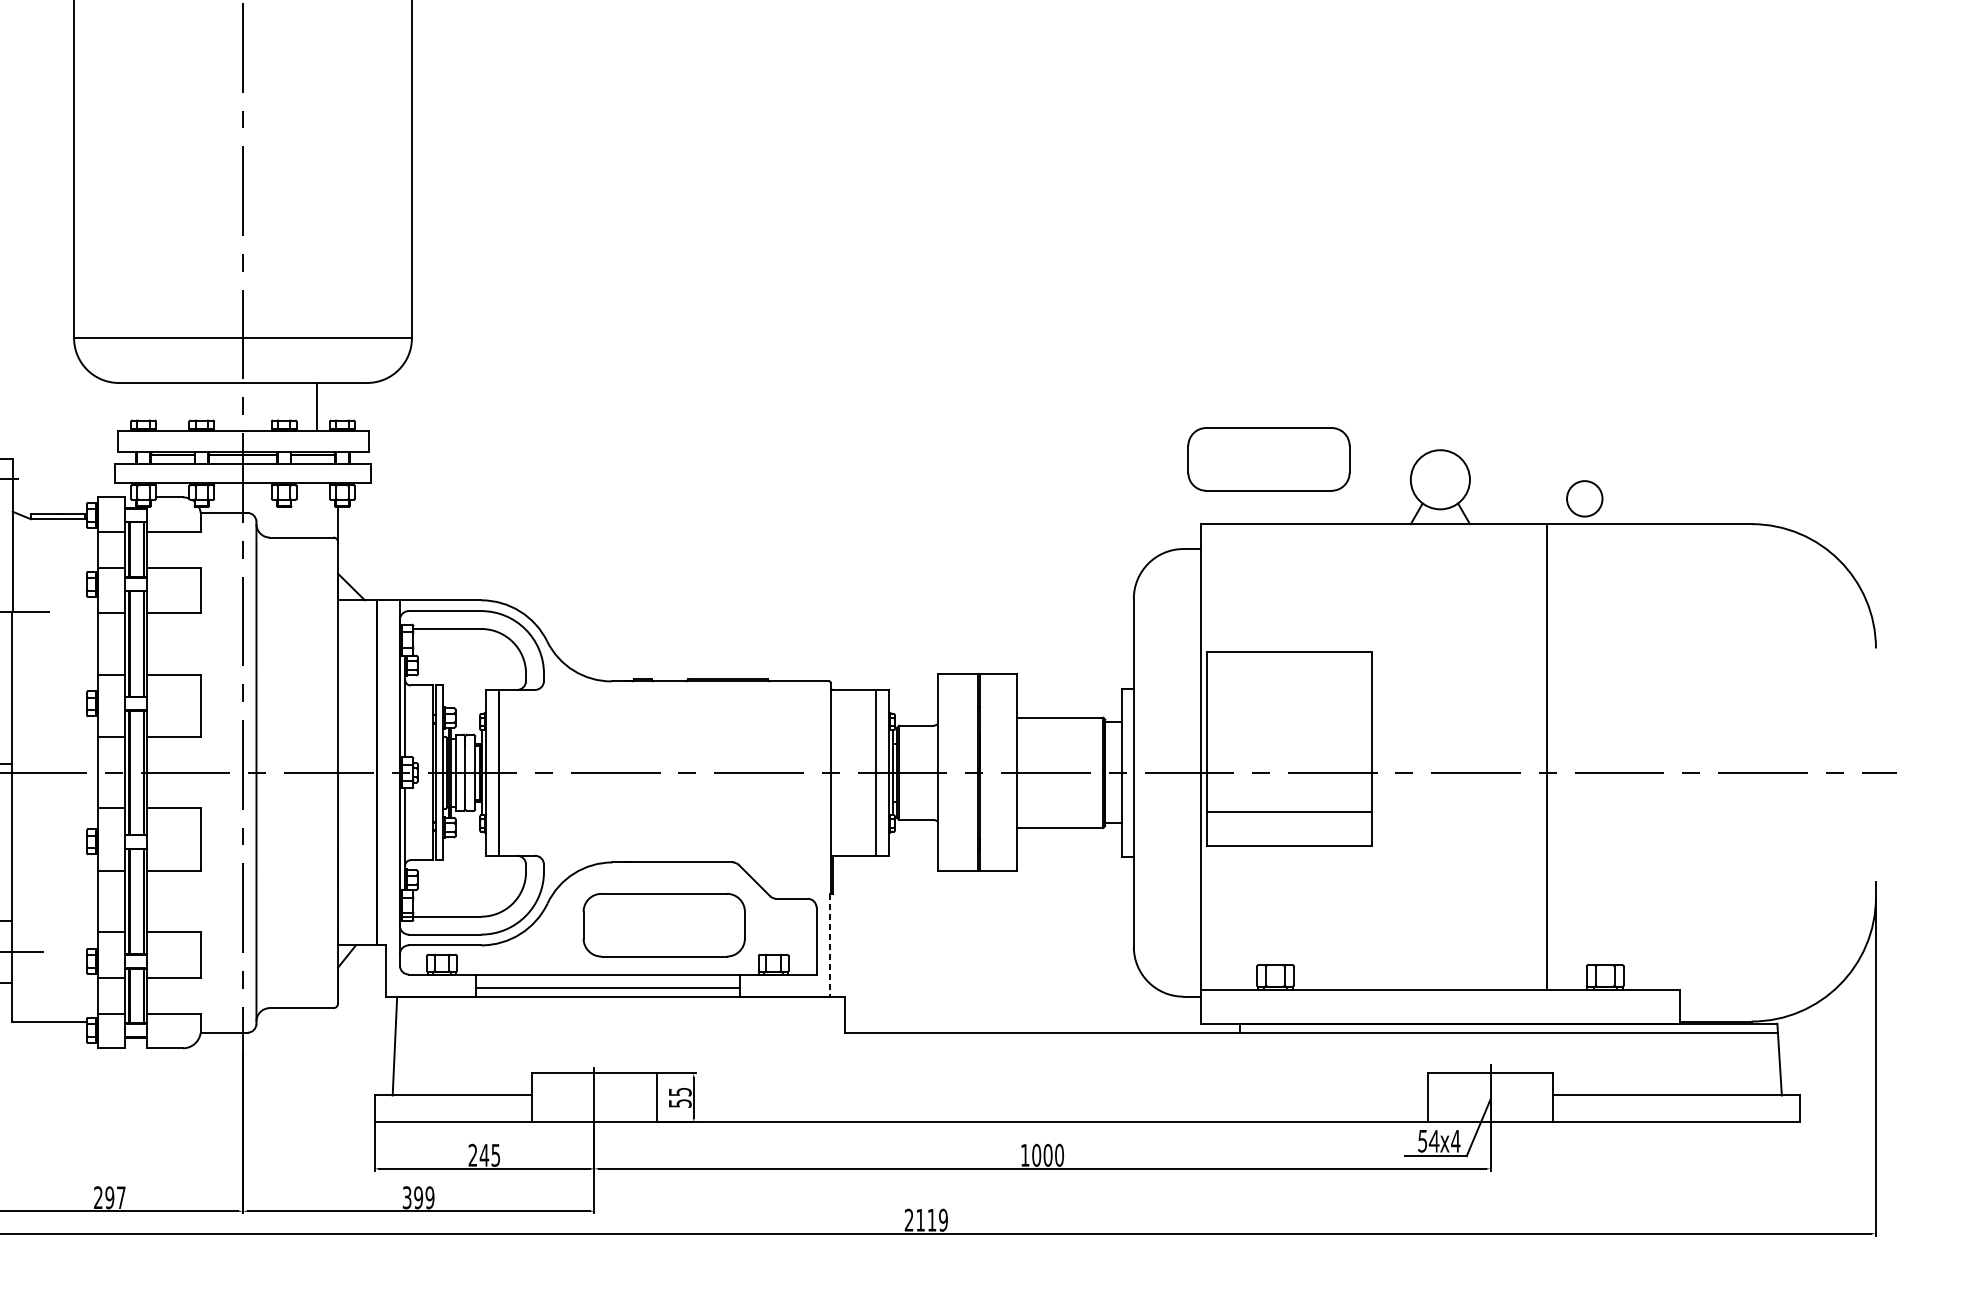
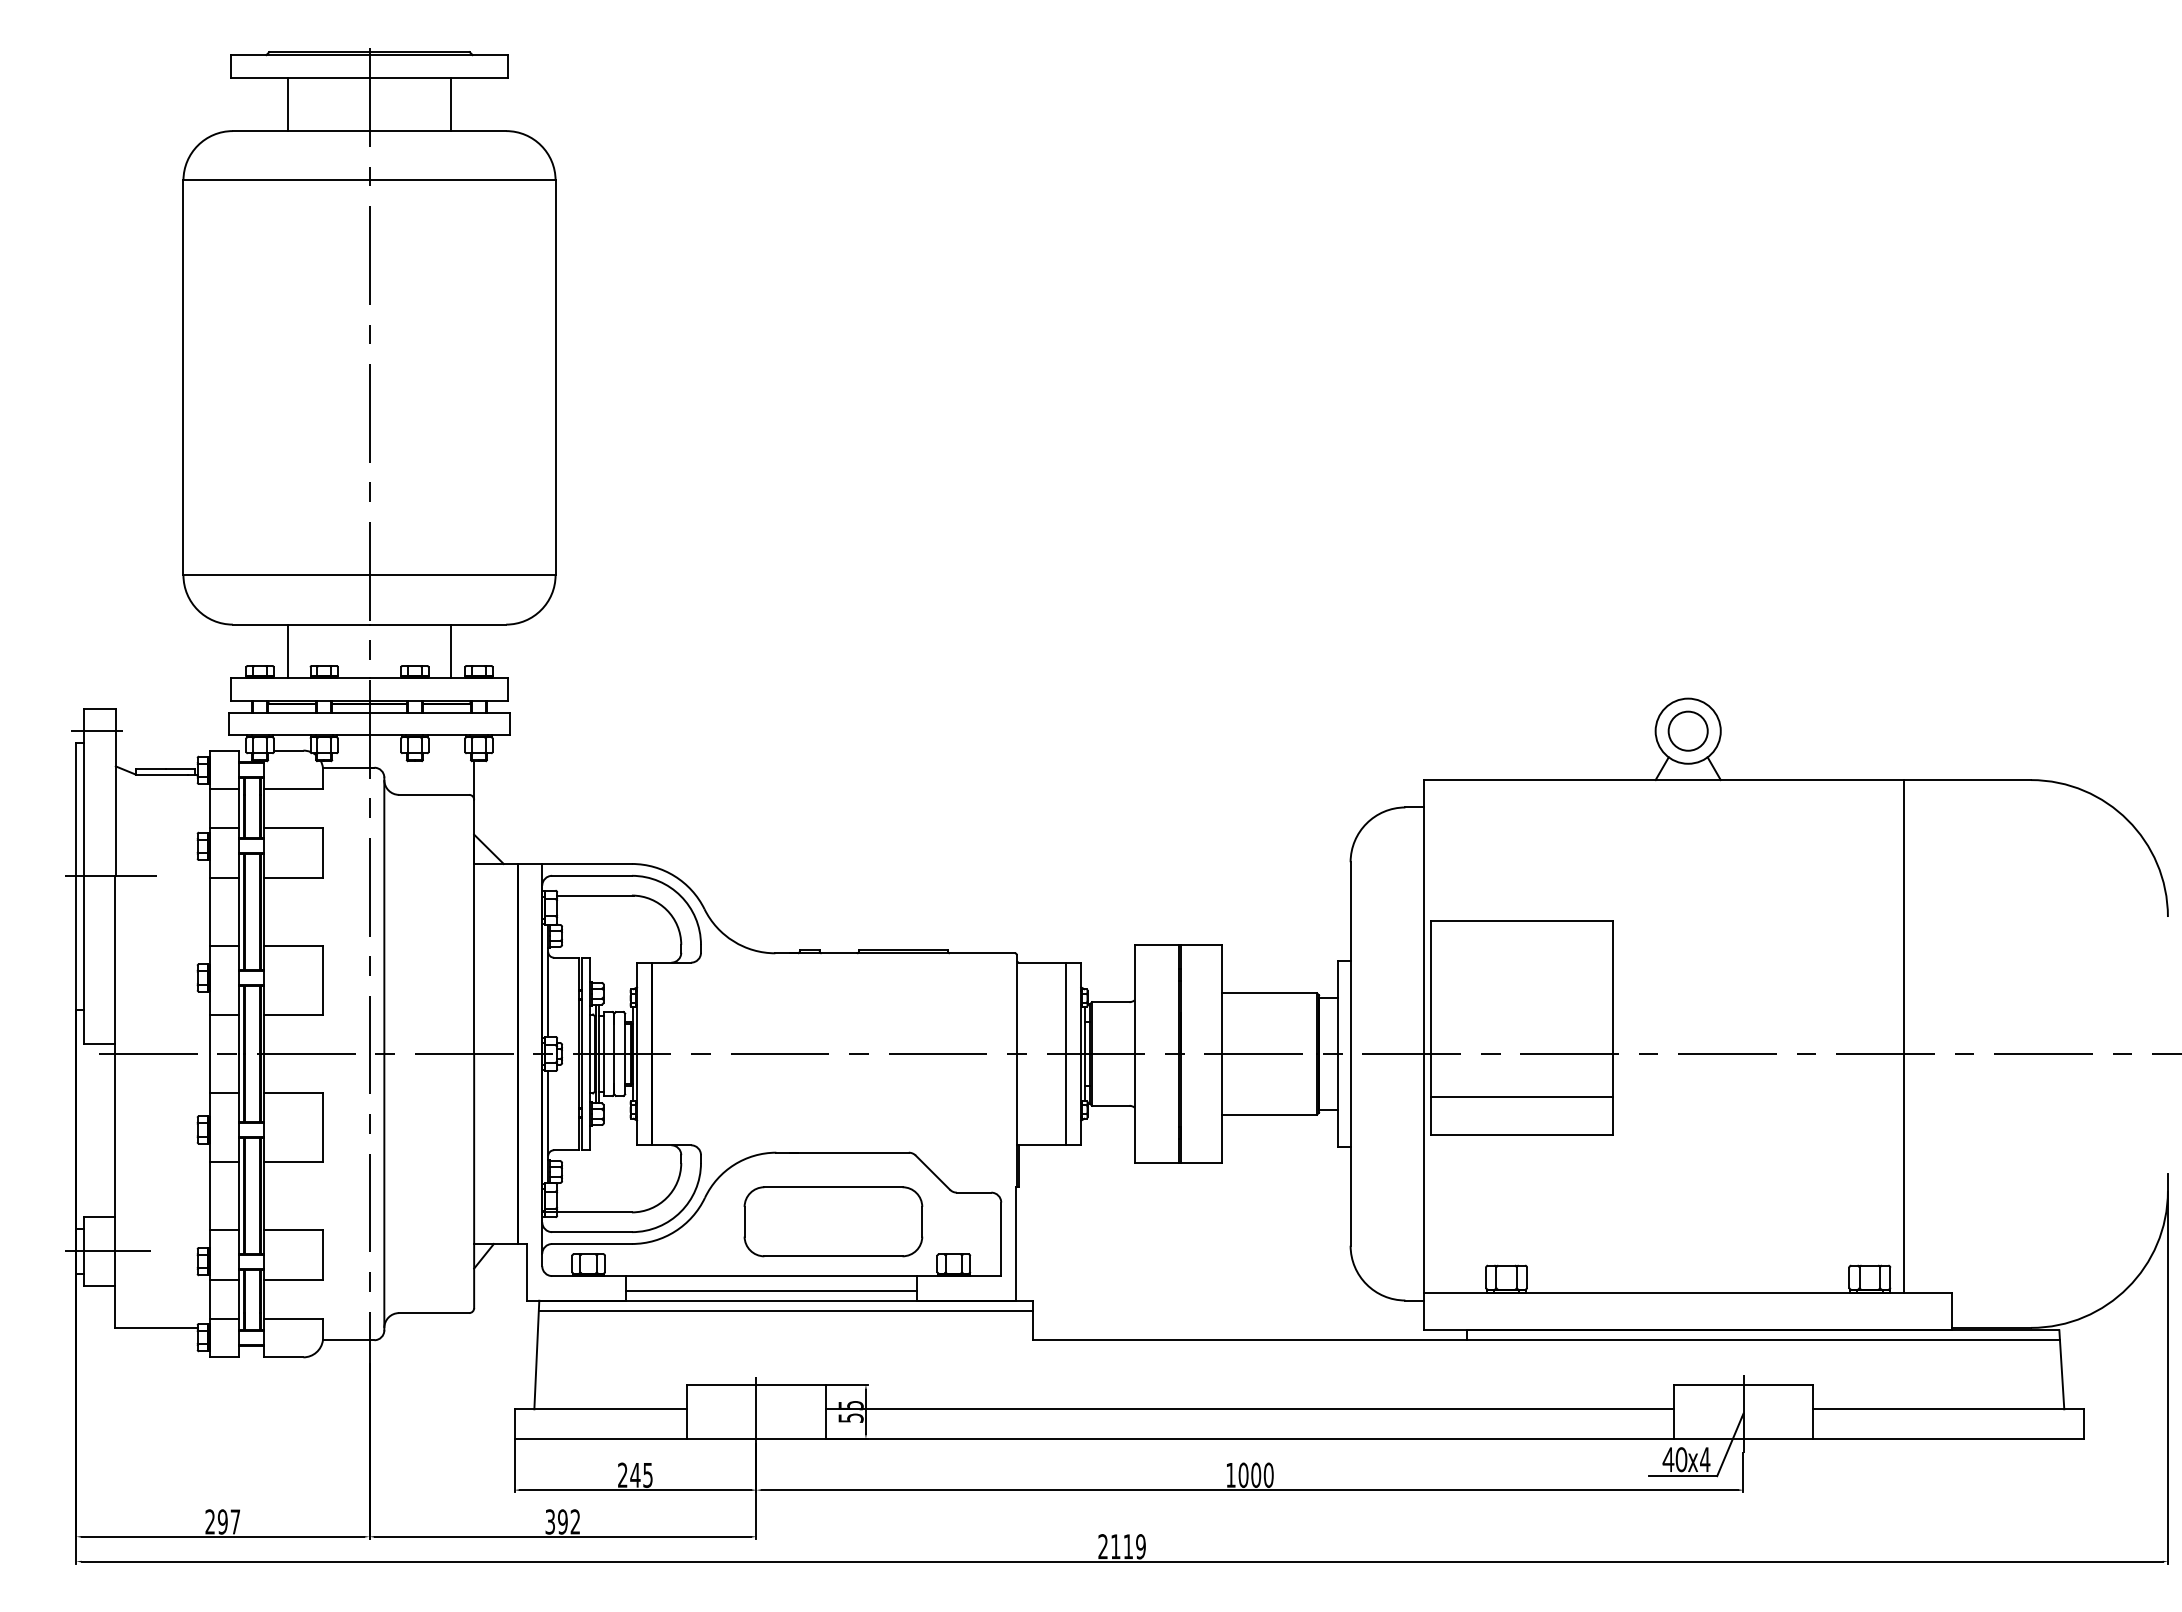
line: (169, 406) -> (288, 650), added
part: (1269, 459) -> (1499, 708), removed
circle: (1584, 498) -> (1687, 730), moved
line: (1546, 756) -> (1903, 1036), moved
line: (830, 944) -> (1016, 1243), dashed -> solid
line: (620, 1005) -> (785, 1310), added
line: (1042, 1095) -> (1249, 1409), added
text: (1427, 1141) -> (1674, 1459), 54 -> 40
text: (430, 1197) -> (575, 1521), 399 -> 392

